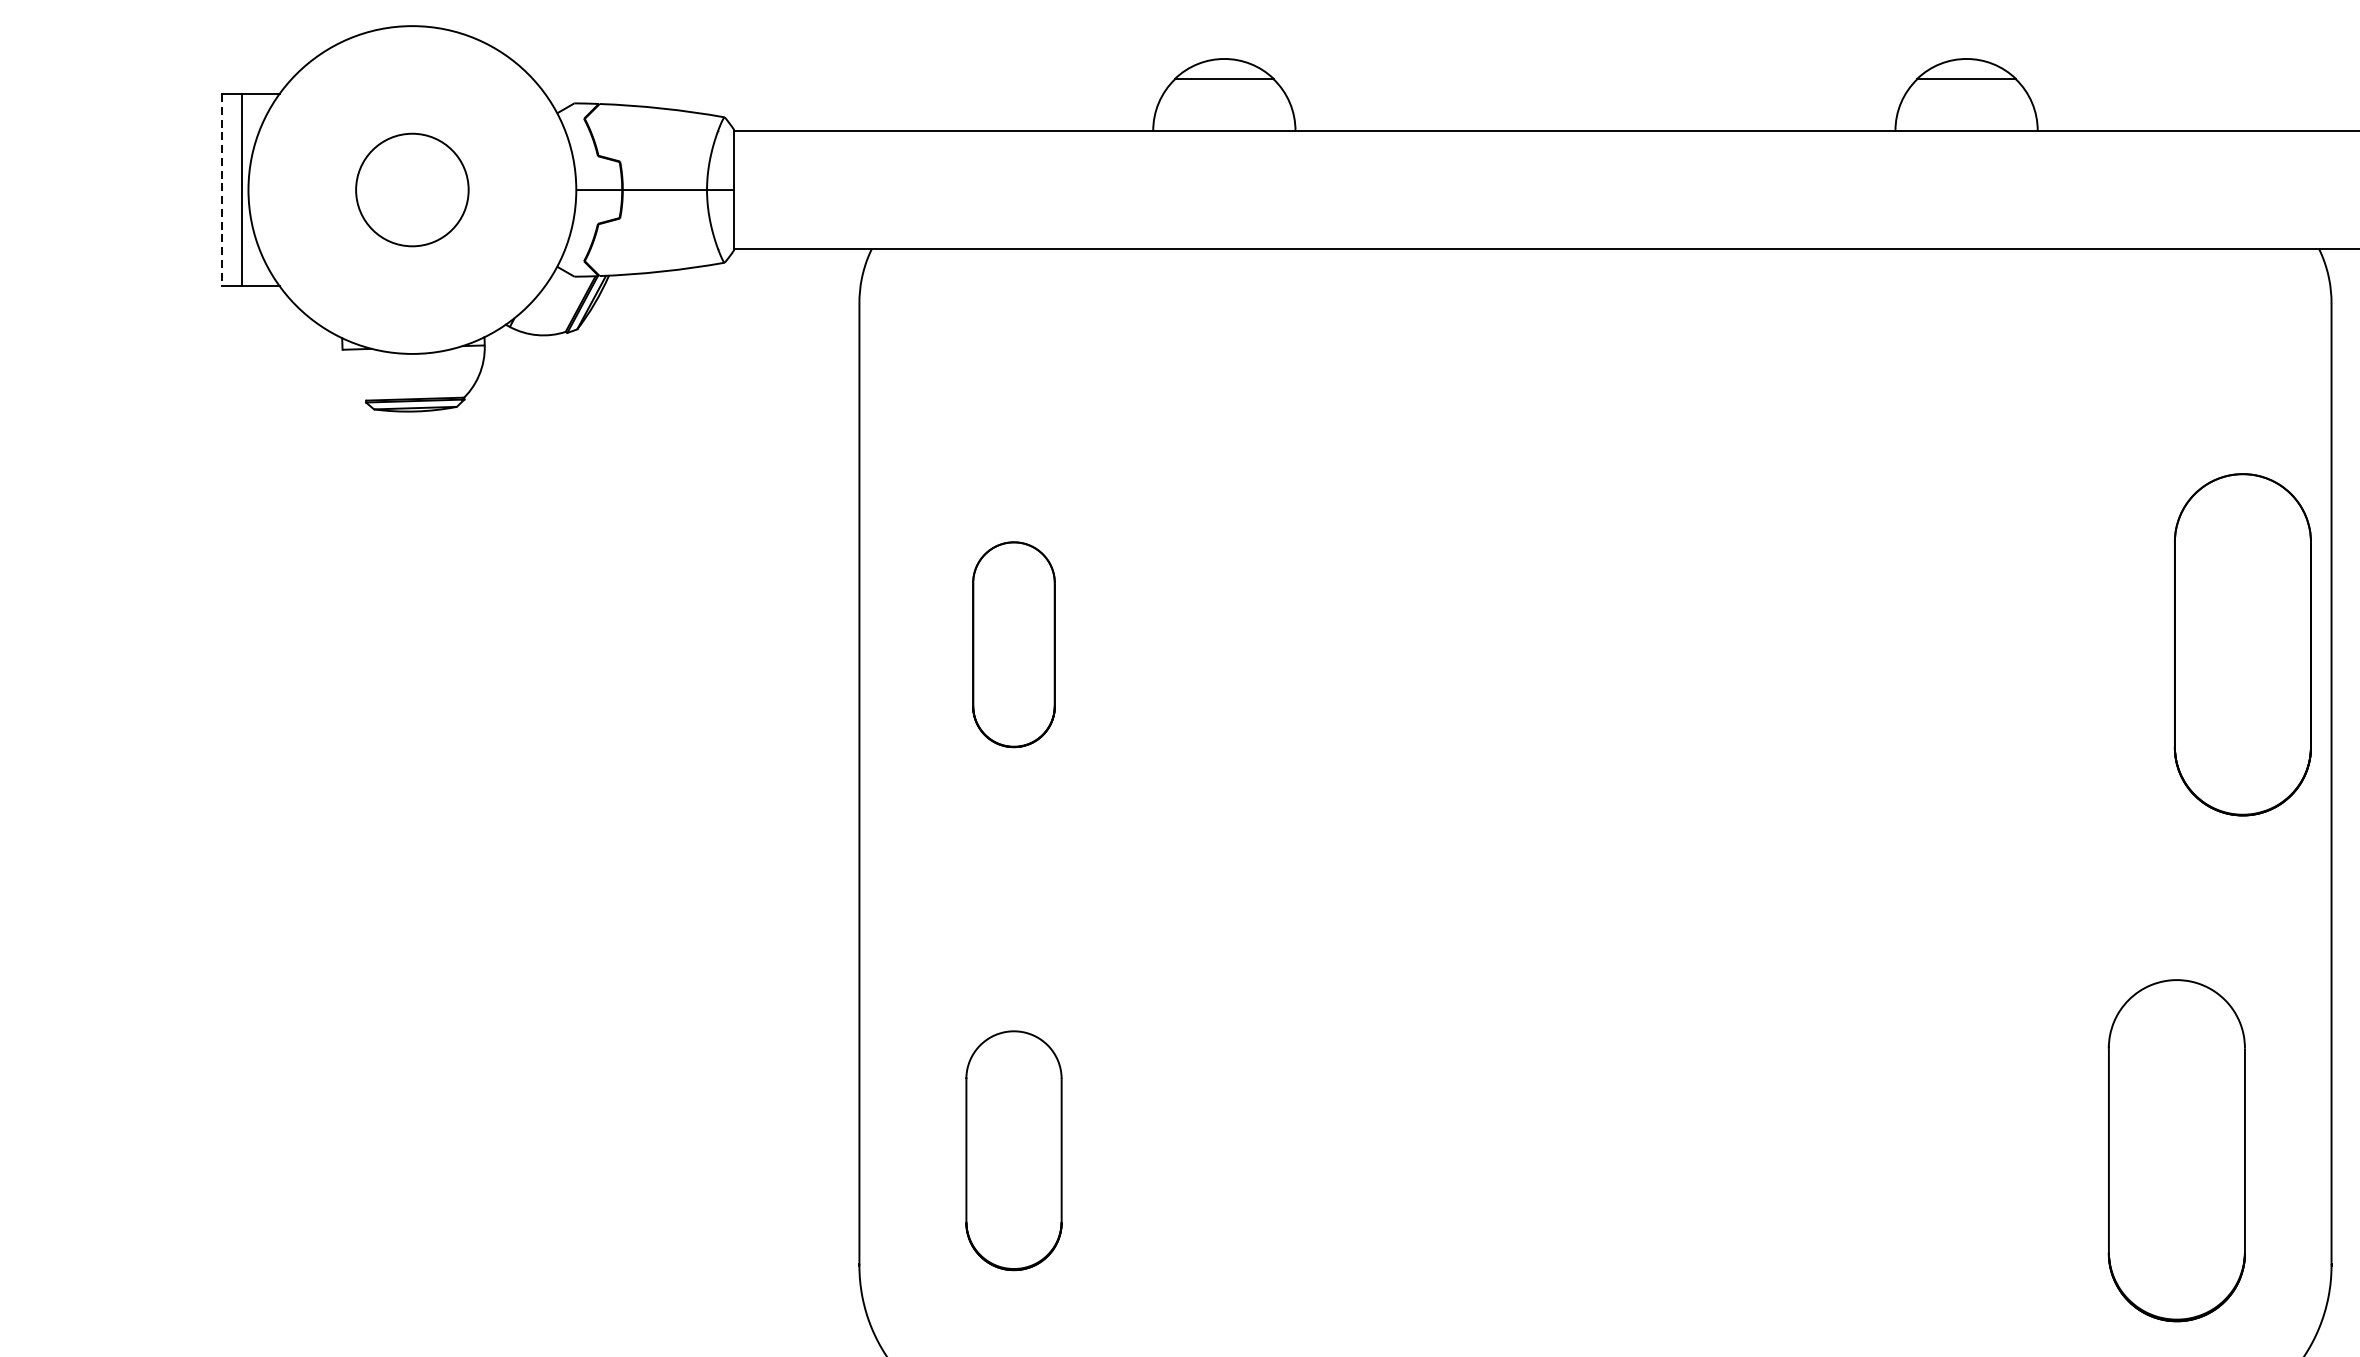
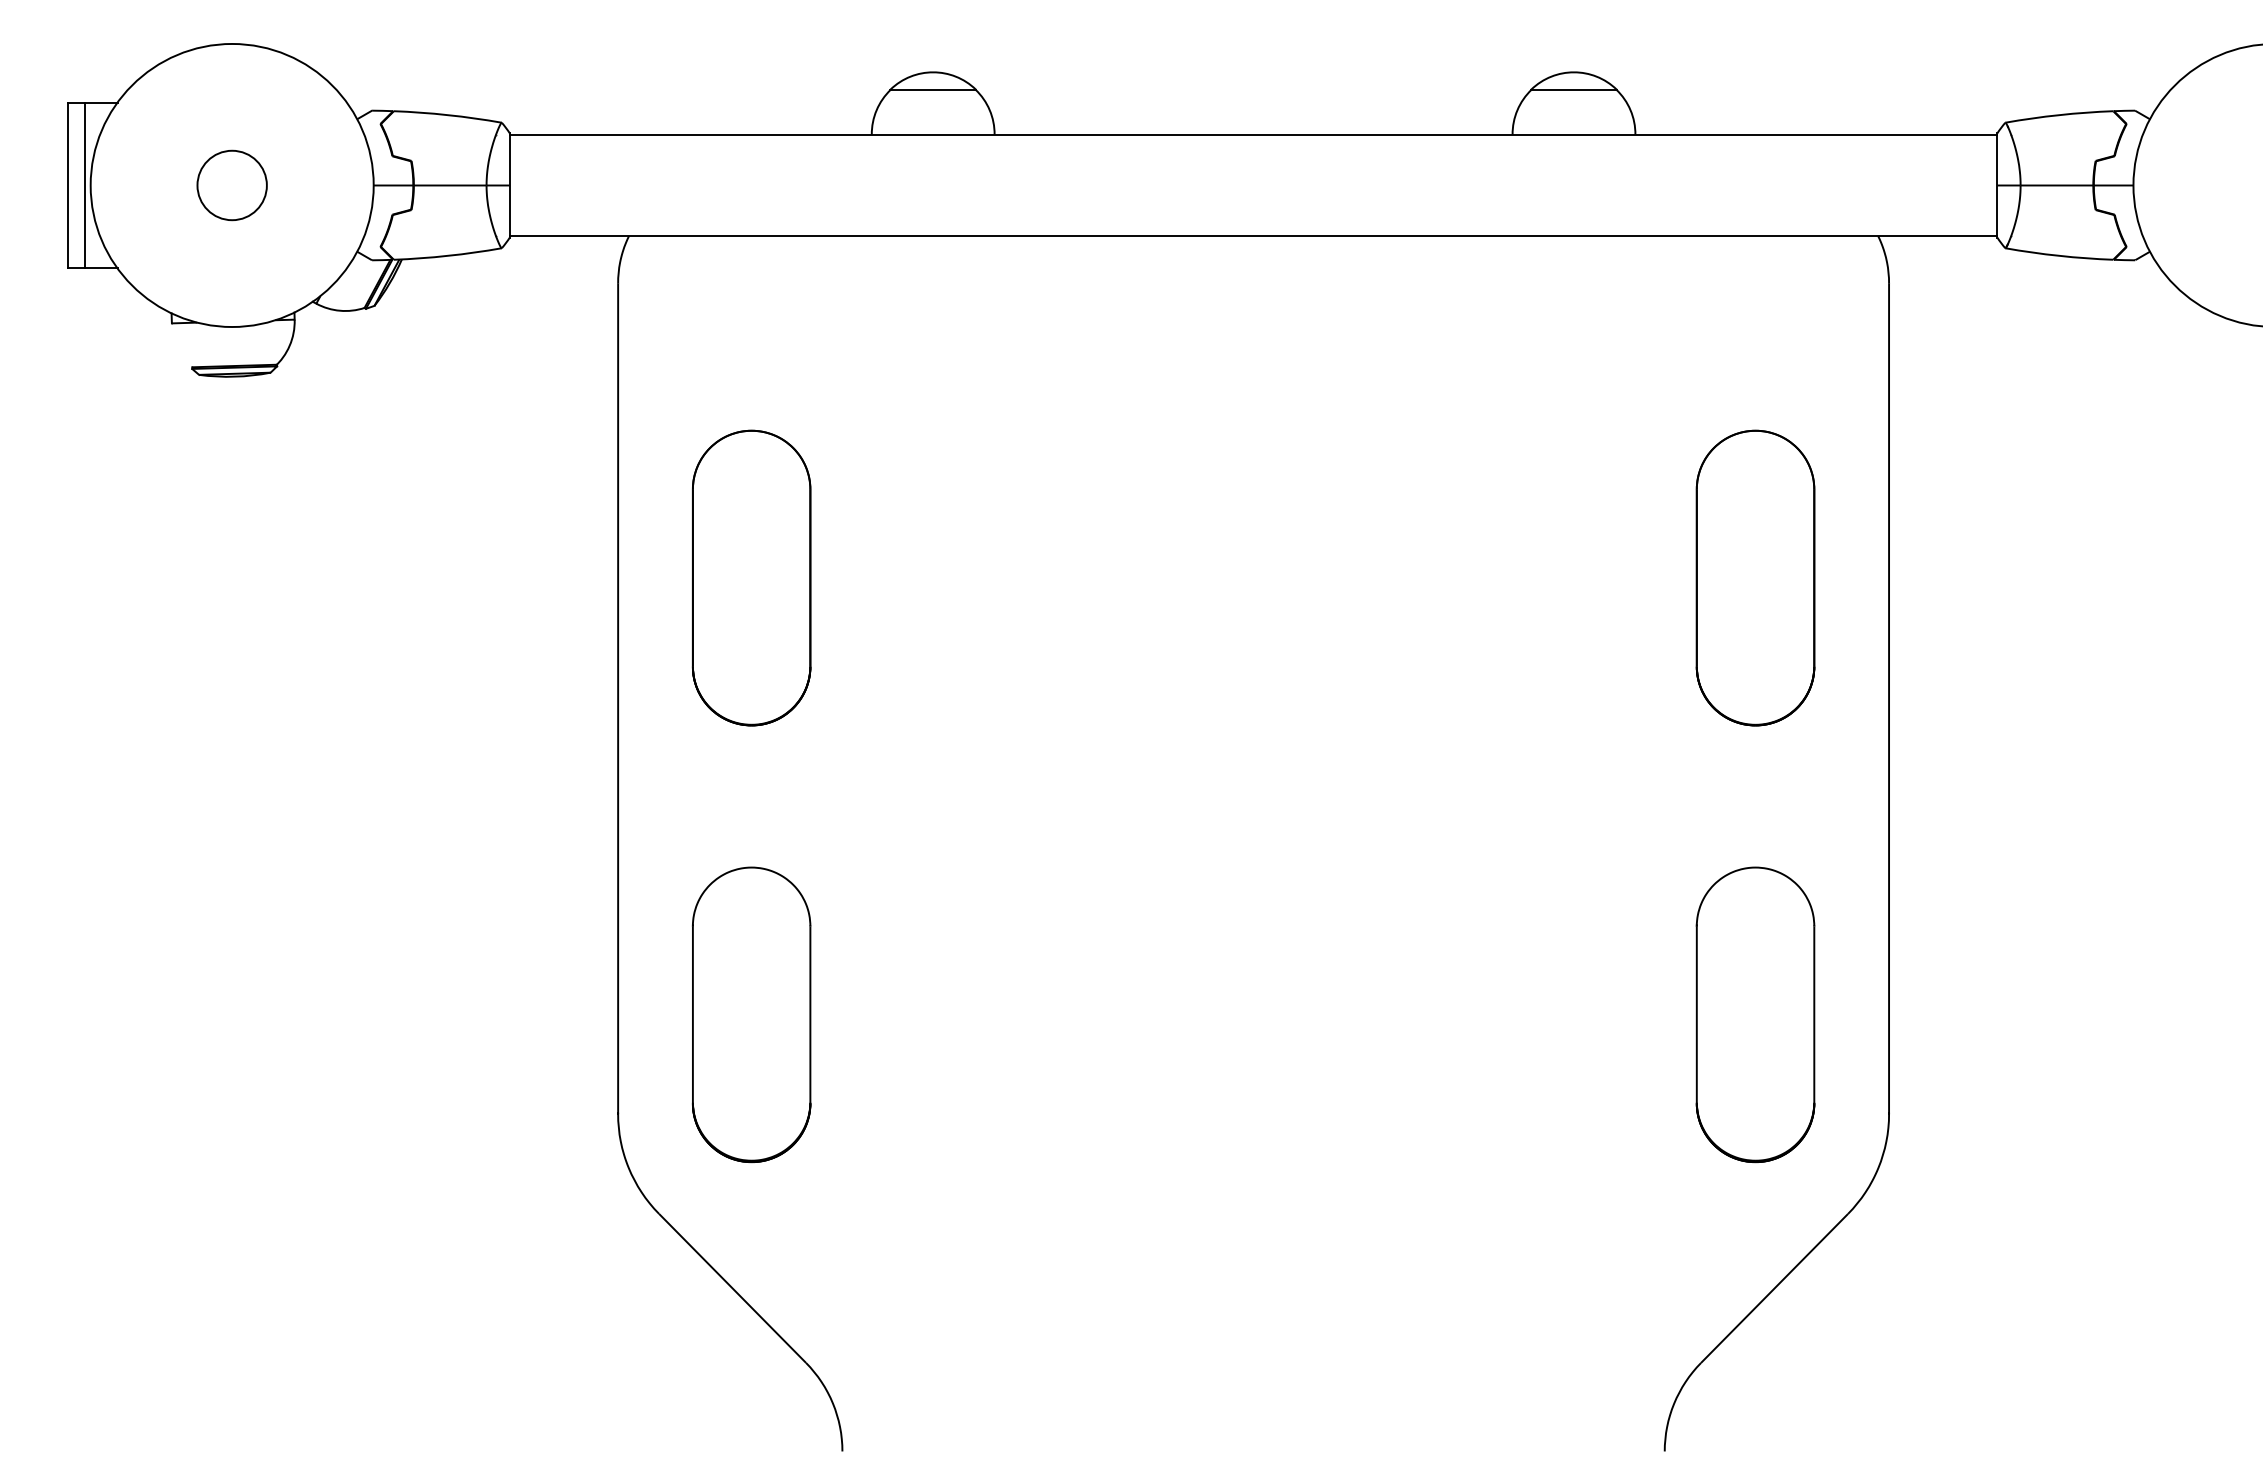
line: (221, 190) -> (67, 185), dashed -> solid
circle: (411, 190) -> (231, 185), size x0.71
part: (1013, 644) -> (751, 577), size x1.67
part: (2242, 644) -> (1755, 577), moved
part: (1013, 1150) -> (751, 1014), size x1.43

